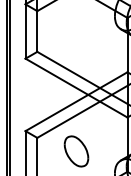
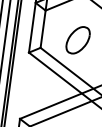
part: (76, 38) -> (78, 40), added

